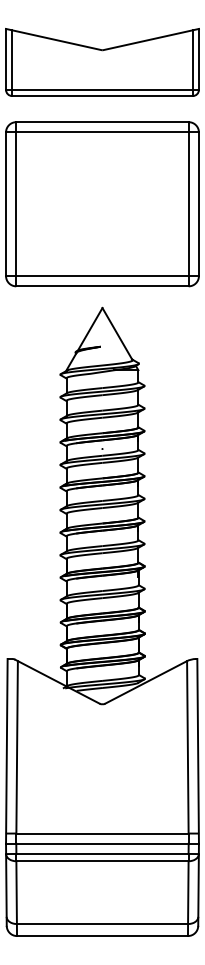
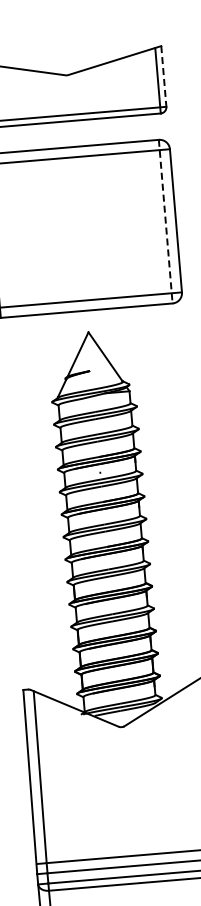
line: (198, 59) -> (163, 76), solid -> dashed
line: (188, 204) -> (165, 221), solid -> dashed

